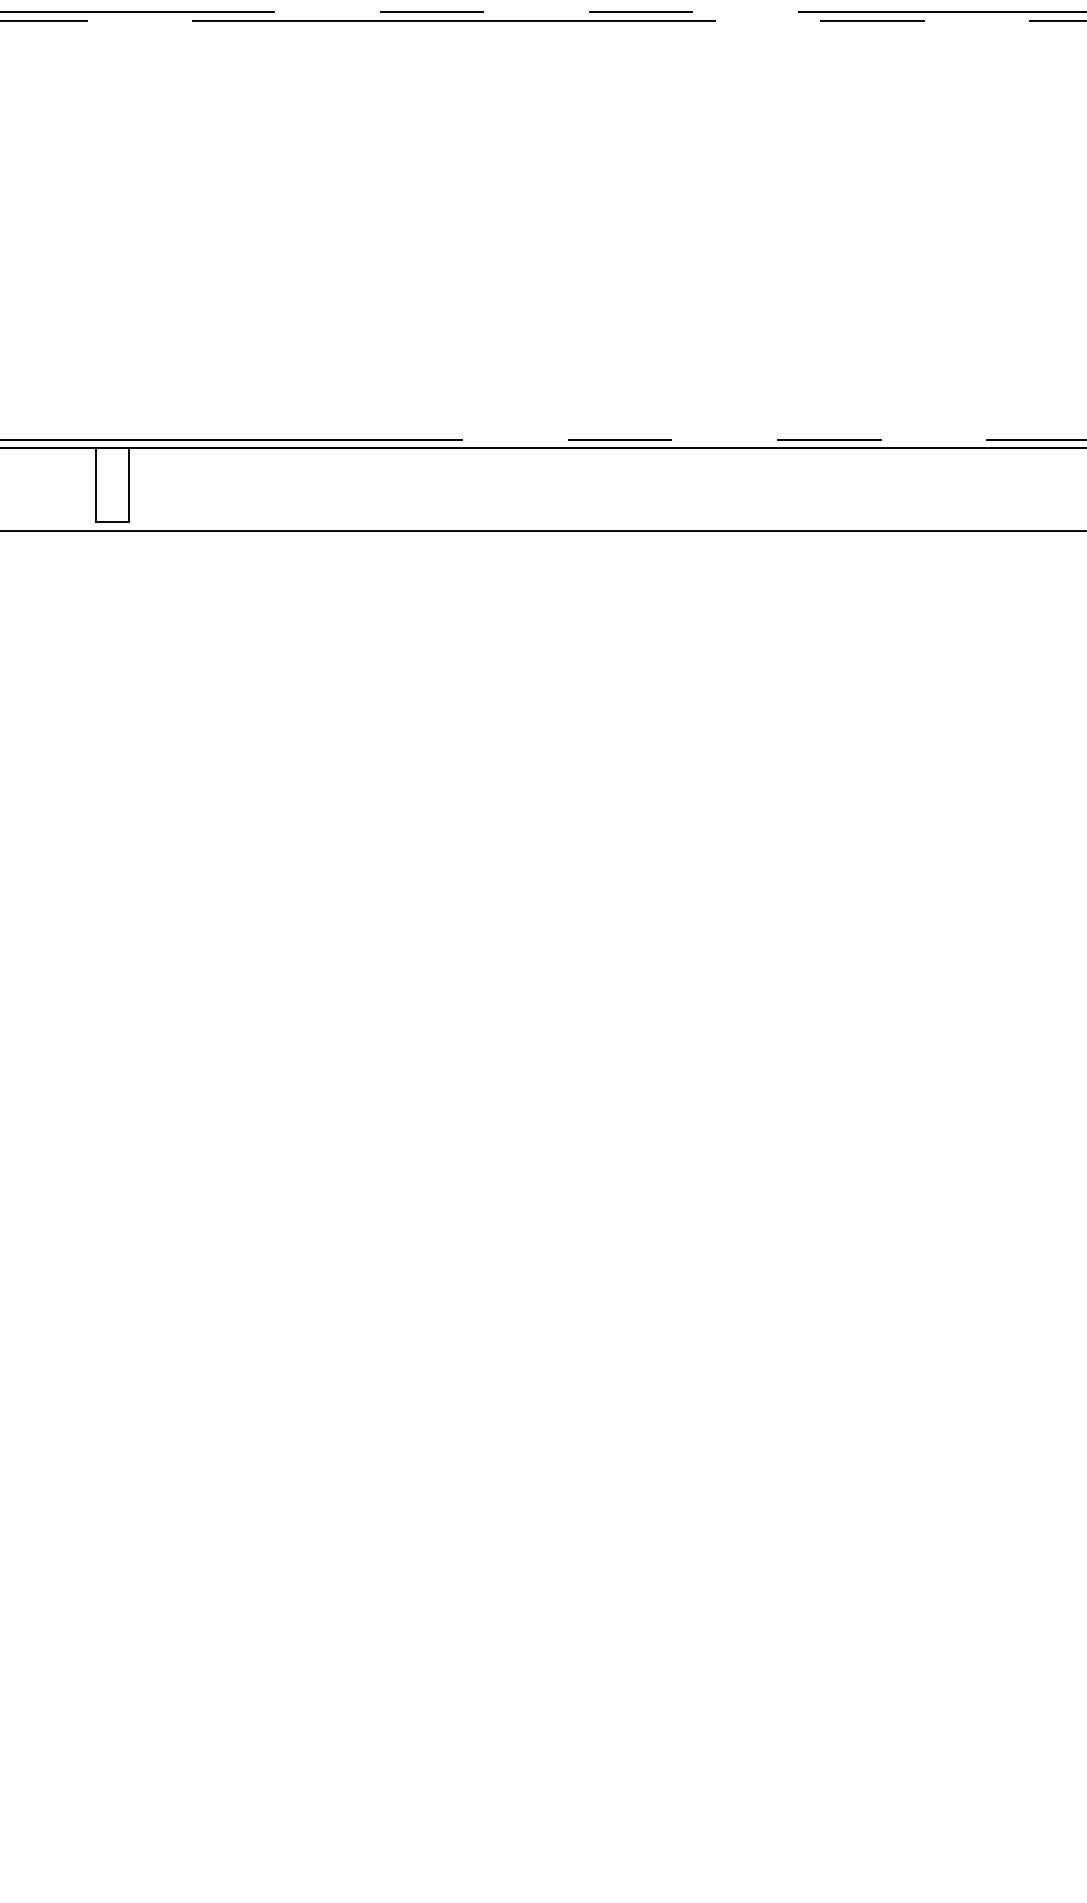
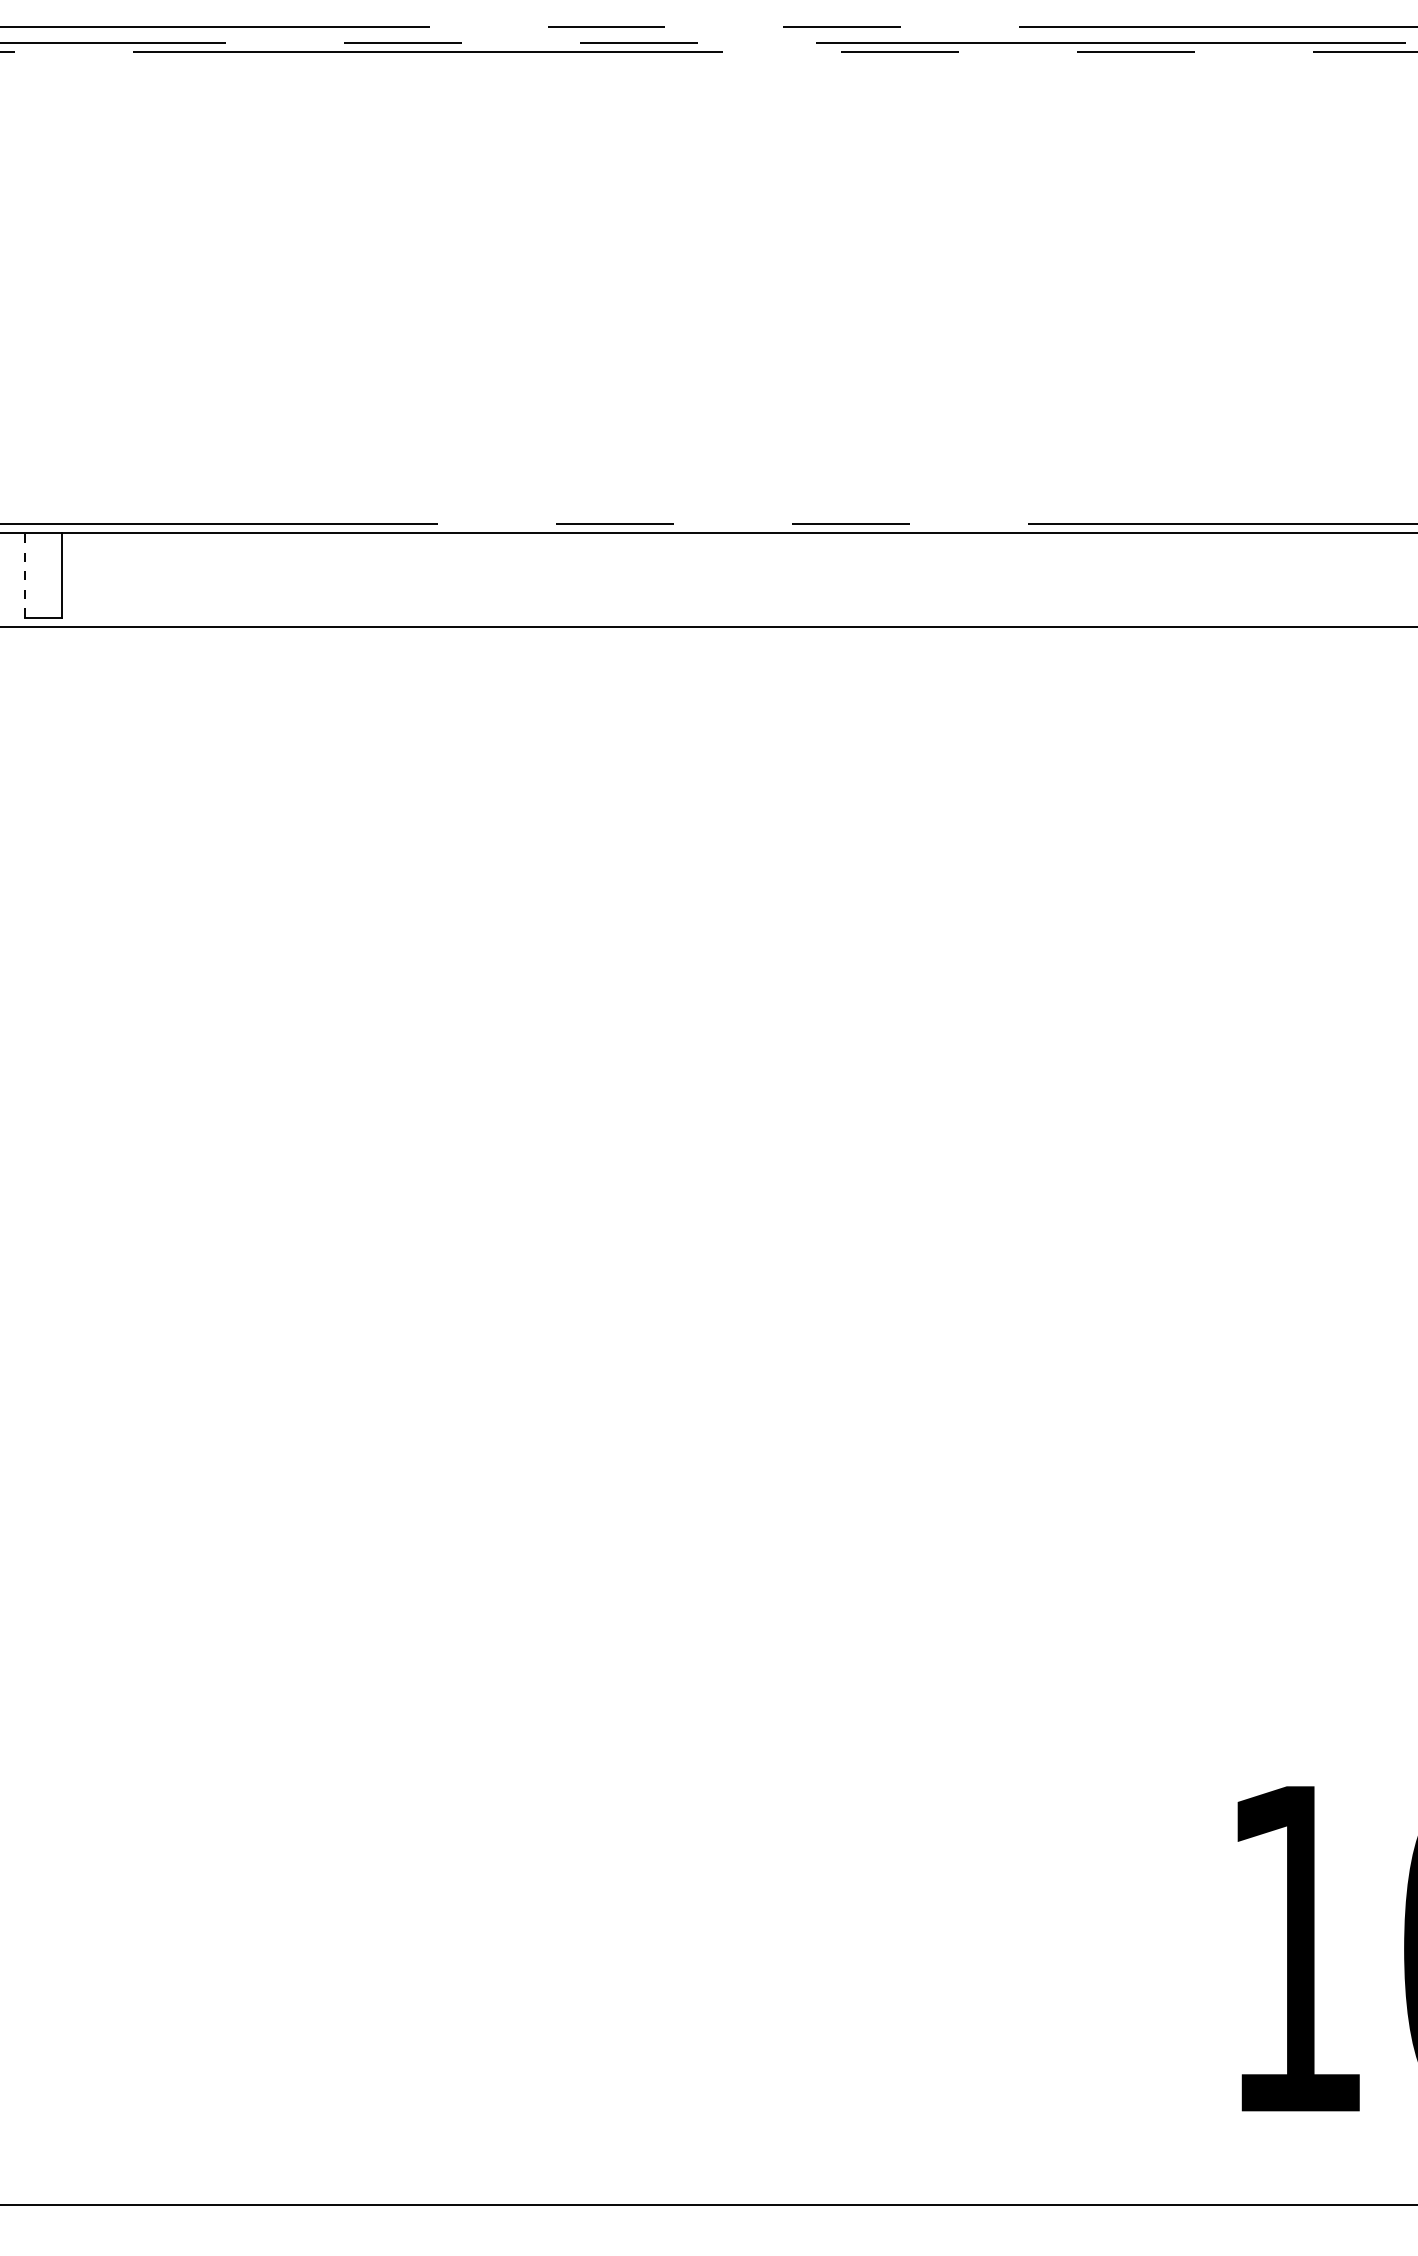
line: (95, 485) -> (24, 575), solid -> dashed

